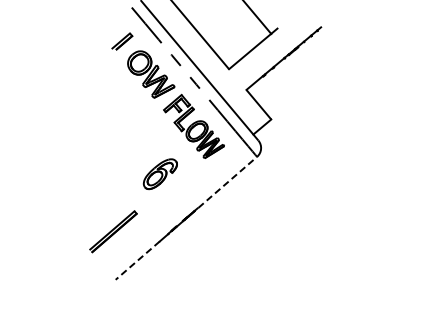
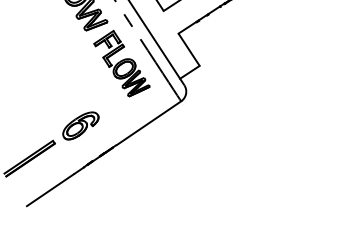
part: (159, 174) -> (79, 126), moved
line: (227, 182) -> (148, 123), dashed -> solid
line: (136, 261) -> (49, 190), dashed -> solid

